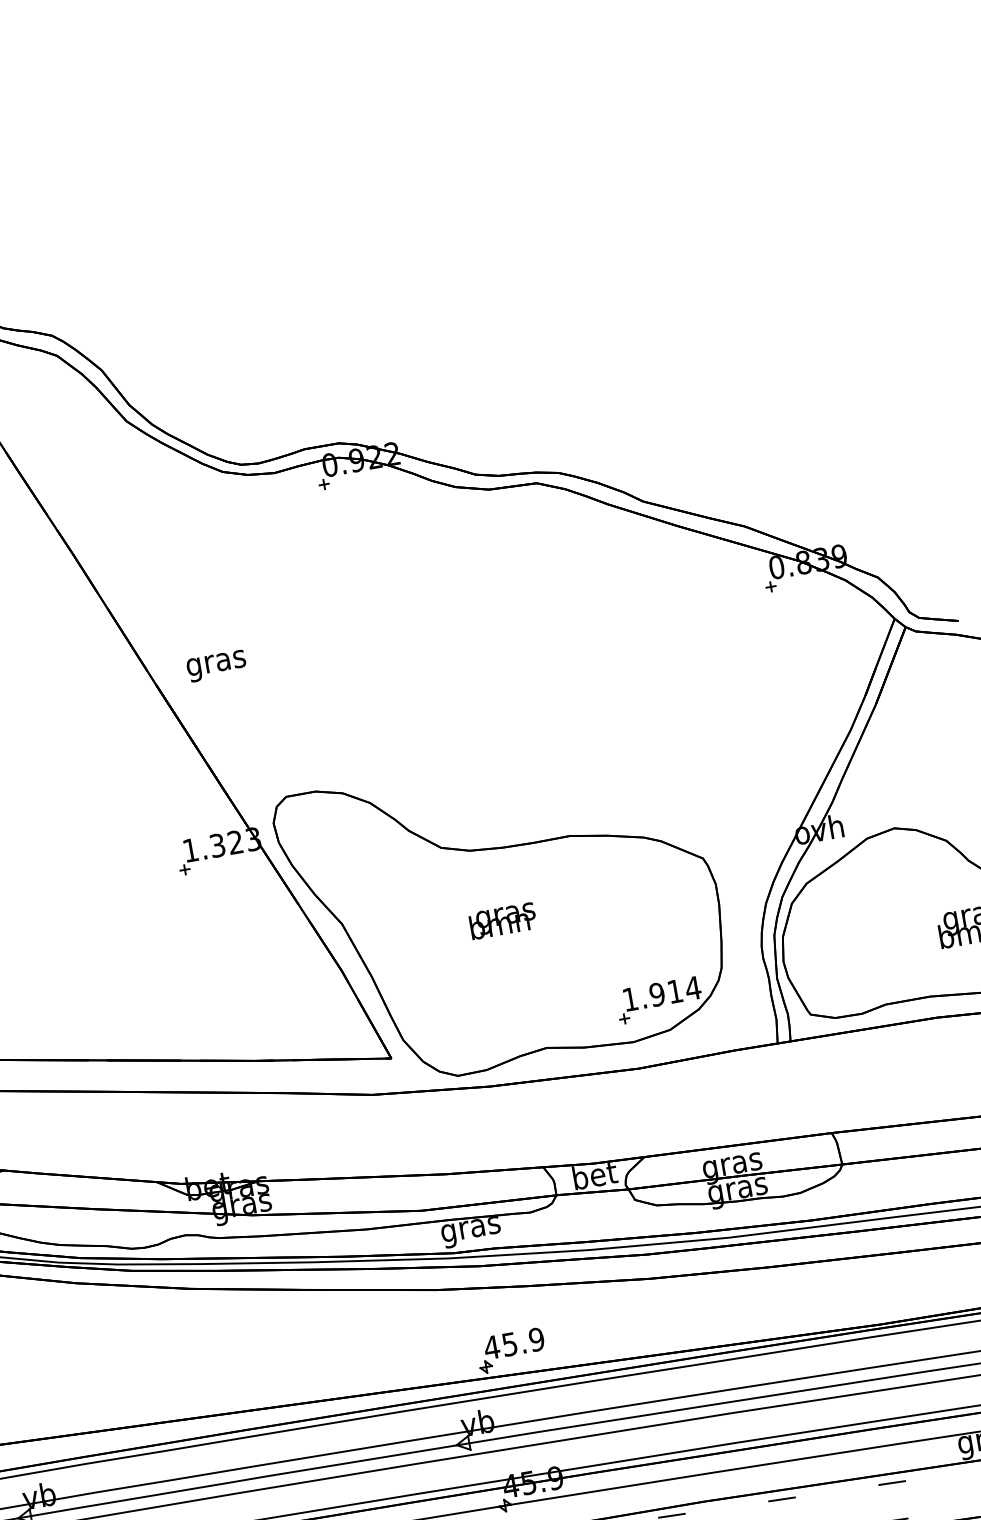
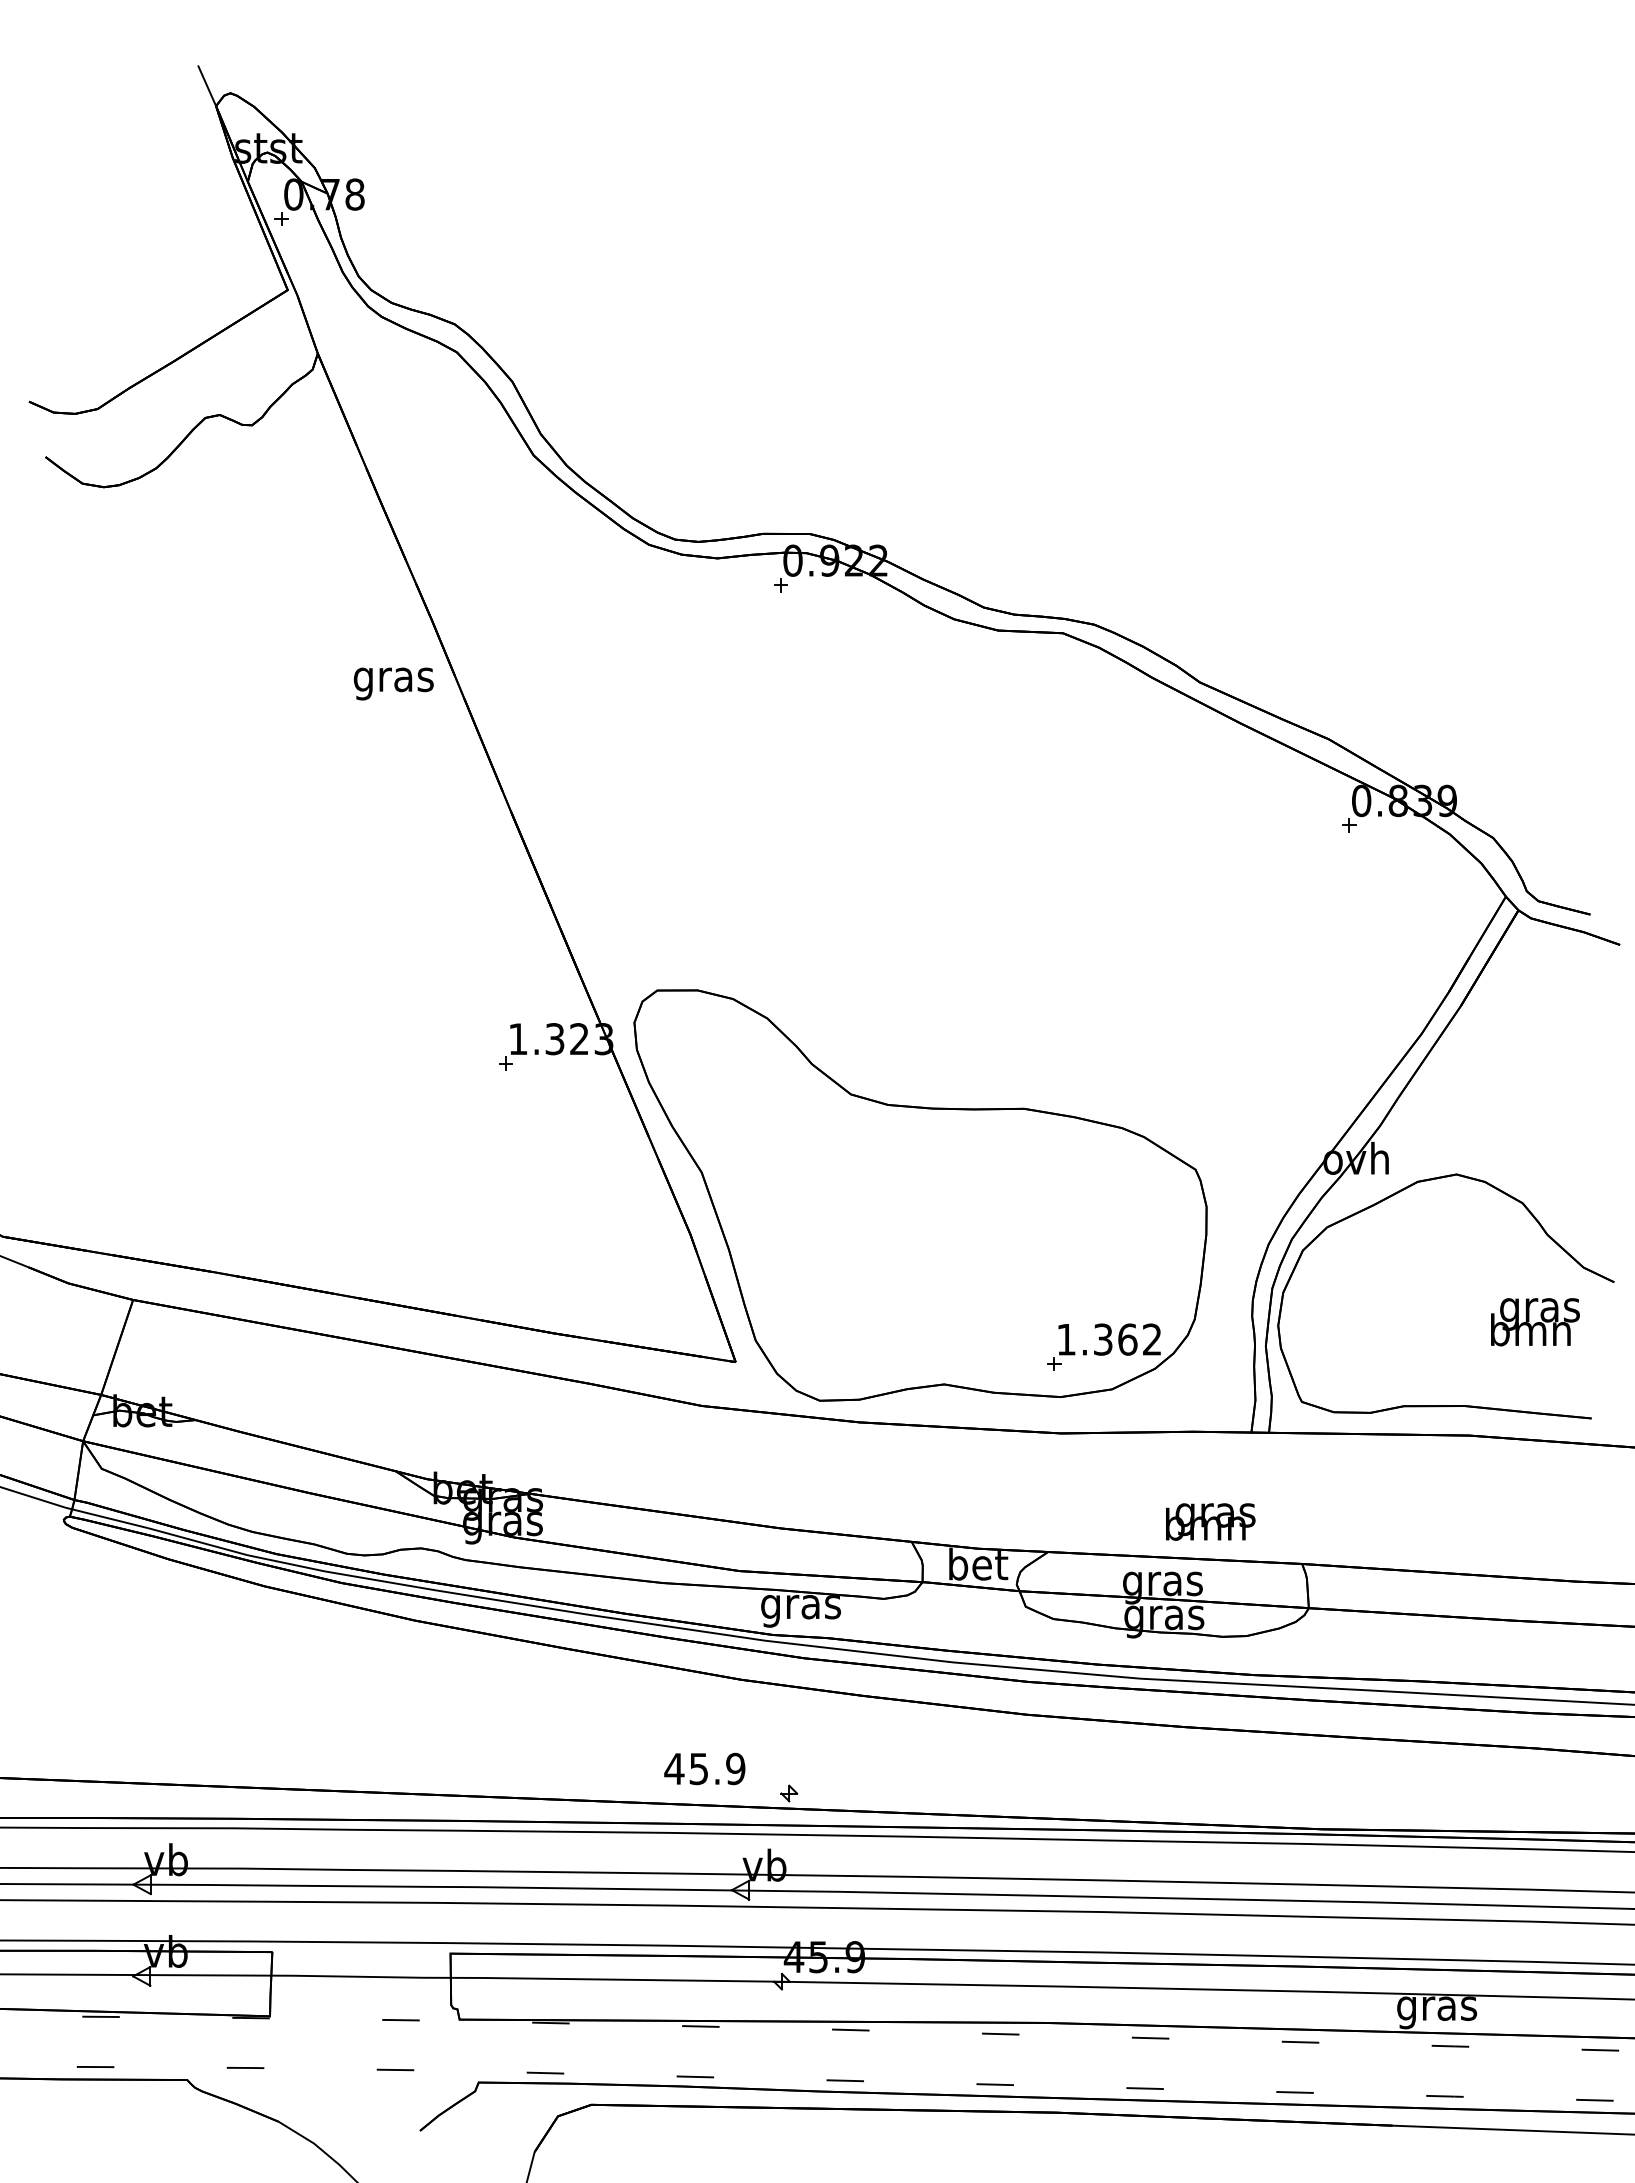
text: (216, 665) -> (393, 683), moved
text: (502, 920) -> (1210, 1521), moved
text: (675, 991) -> (1127, 1339), 1.914 -> 1.362
text: (513, 1343) -> (704, 1768), moved

